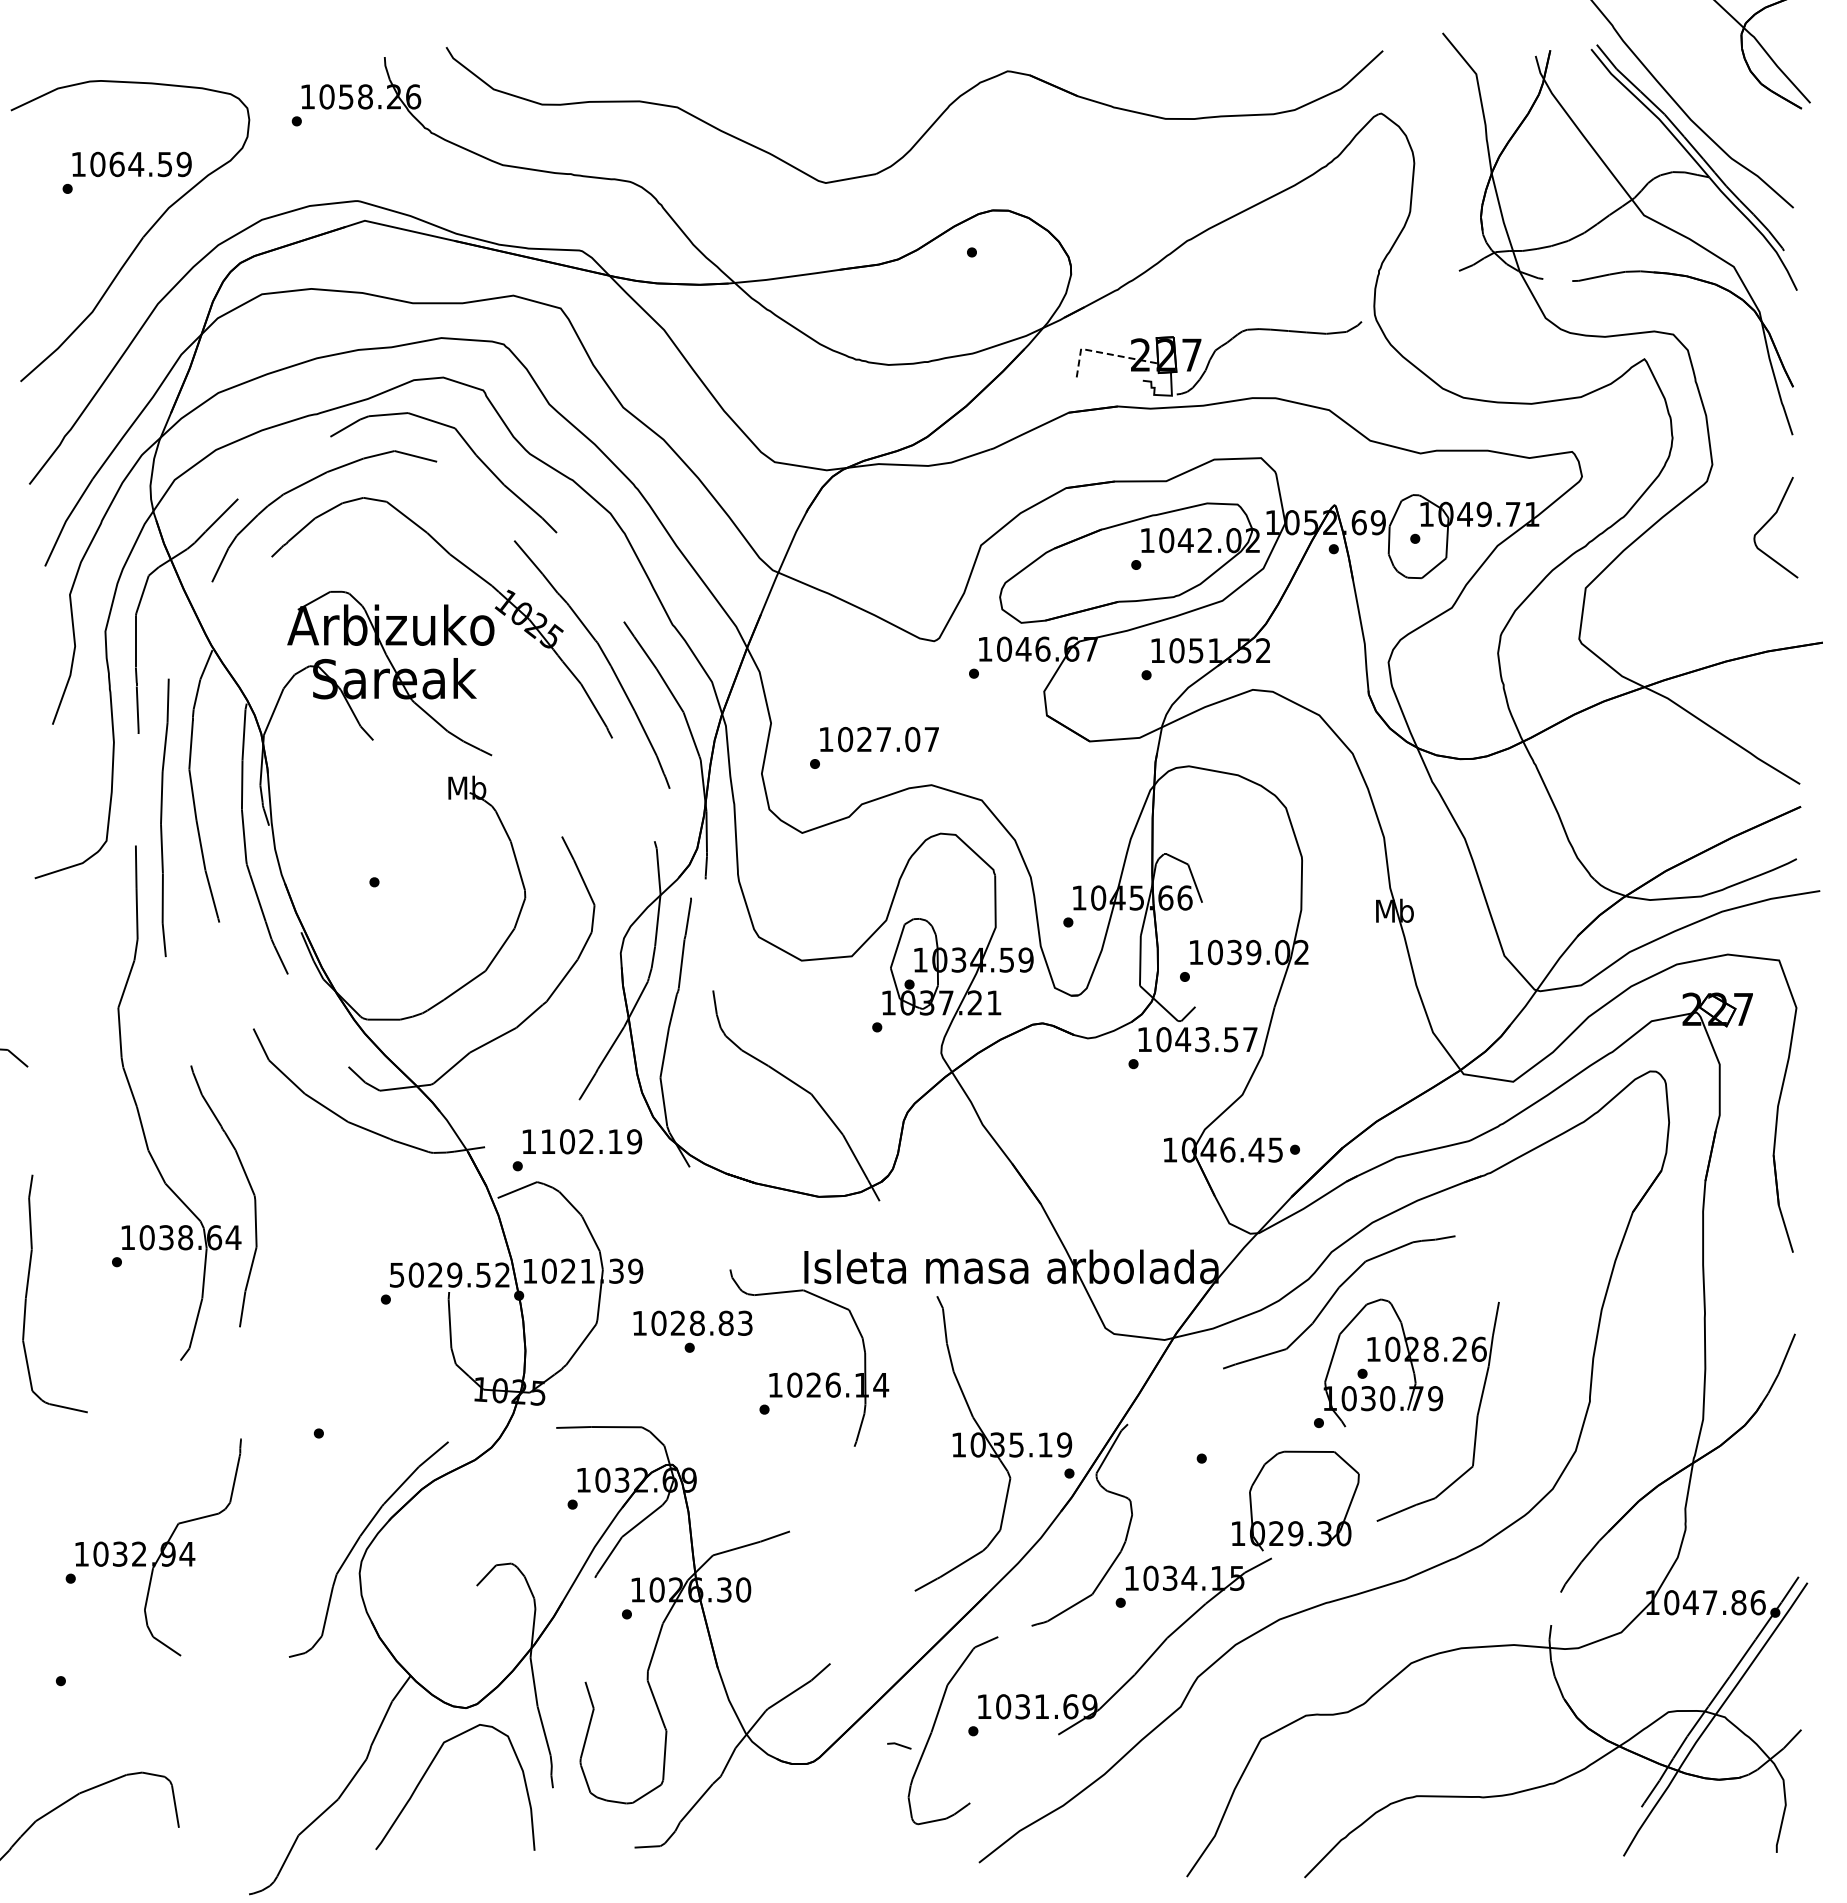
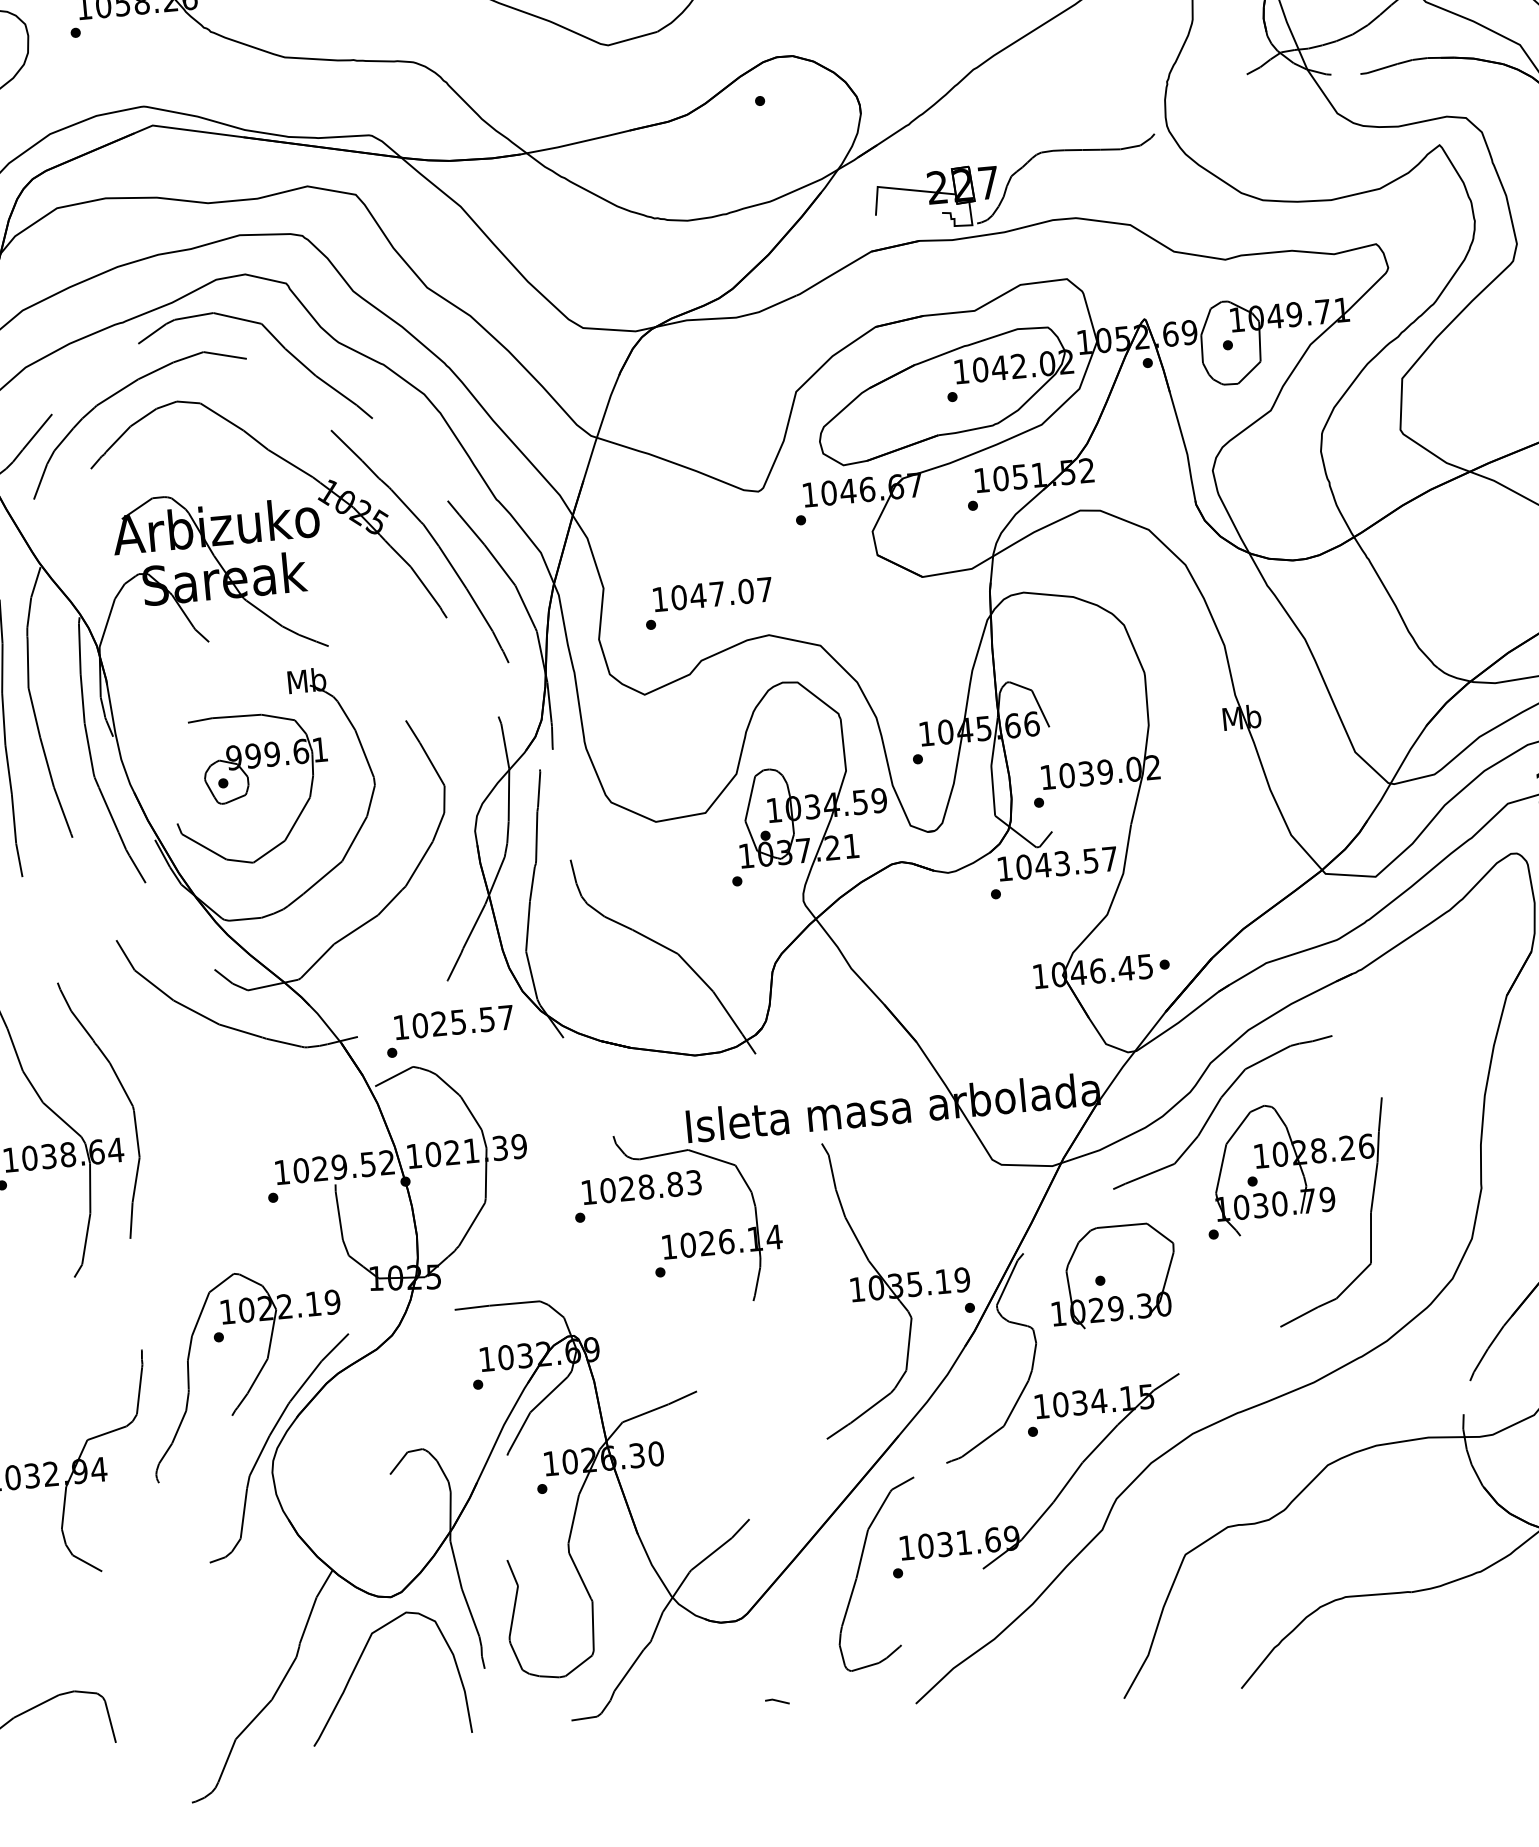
line: (1105, 353) -> (902, 189), dashed -> solid
text: (864, 738) -> (697, 594), 1027.07 -> 1047.07
part: (402, 889) -> (251, 787), added
text: (591, 1141) -> (463, 1021), 1102.19 -> 1025.57
text: (397, 1275) -> (282, 1172), 5029.52 -> 1029.52
text: (692, 1322) -> (641, 1186), moved
part: (350, 1478) -> (254, 1379), added
part: (1295, 1521) -> (1114, 1296), moved
line: (899, 1745) -> (777, 1701), moved

